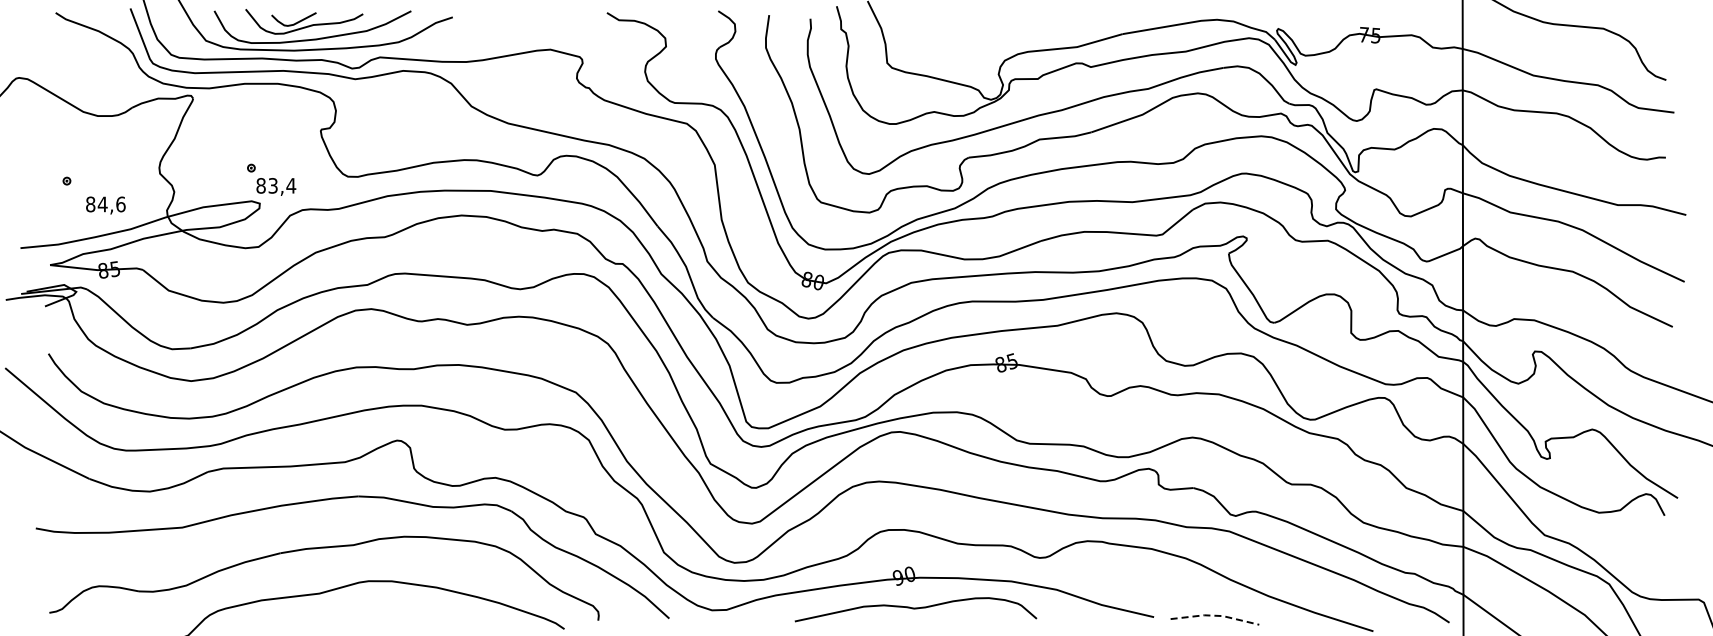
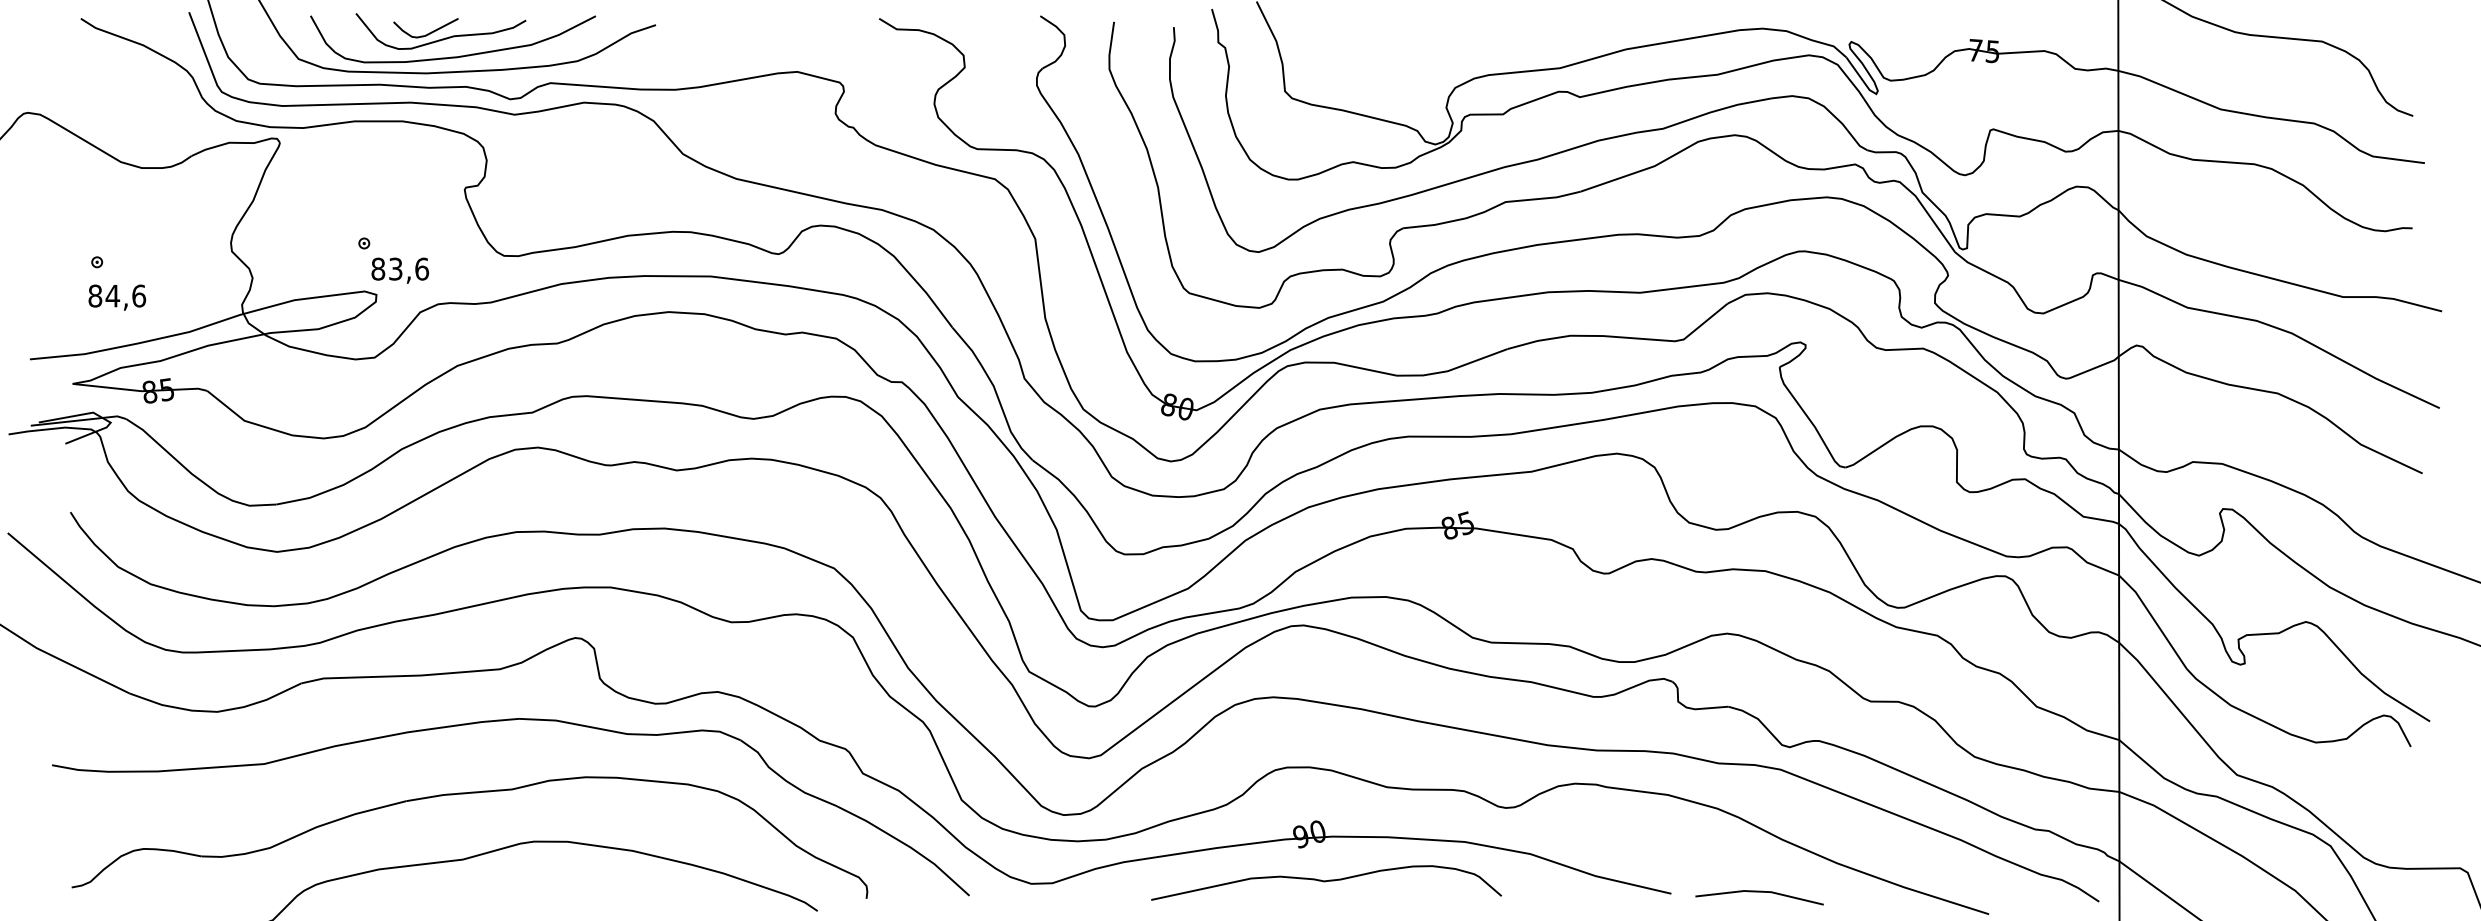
text: (291, 185) -> (422, 268), 83,4 -> 83,6
text: (105, 205) -> (116, 297), moved
line: (1216, 615) -> (1761, 891), dashed -> solid

